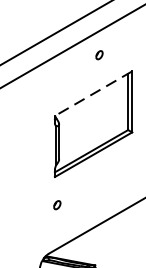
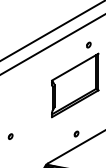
part: (98, 54) -> (88, 44), moved
line: (93, 94) -> (75, 67), dashed -> solid
part: (57, 204) -> (76, 133), moved

